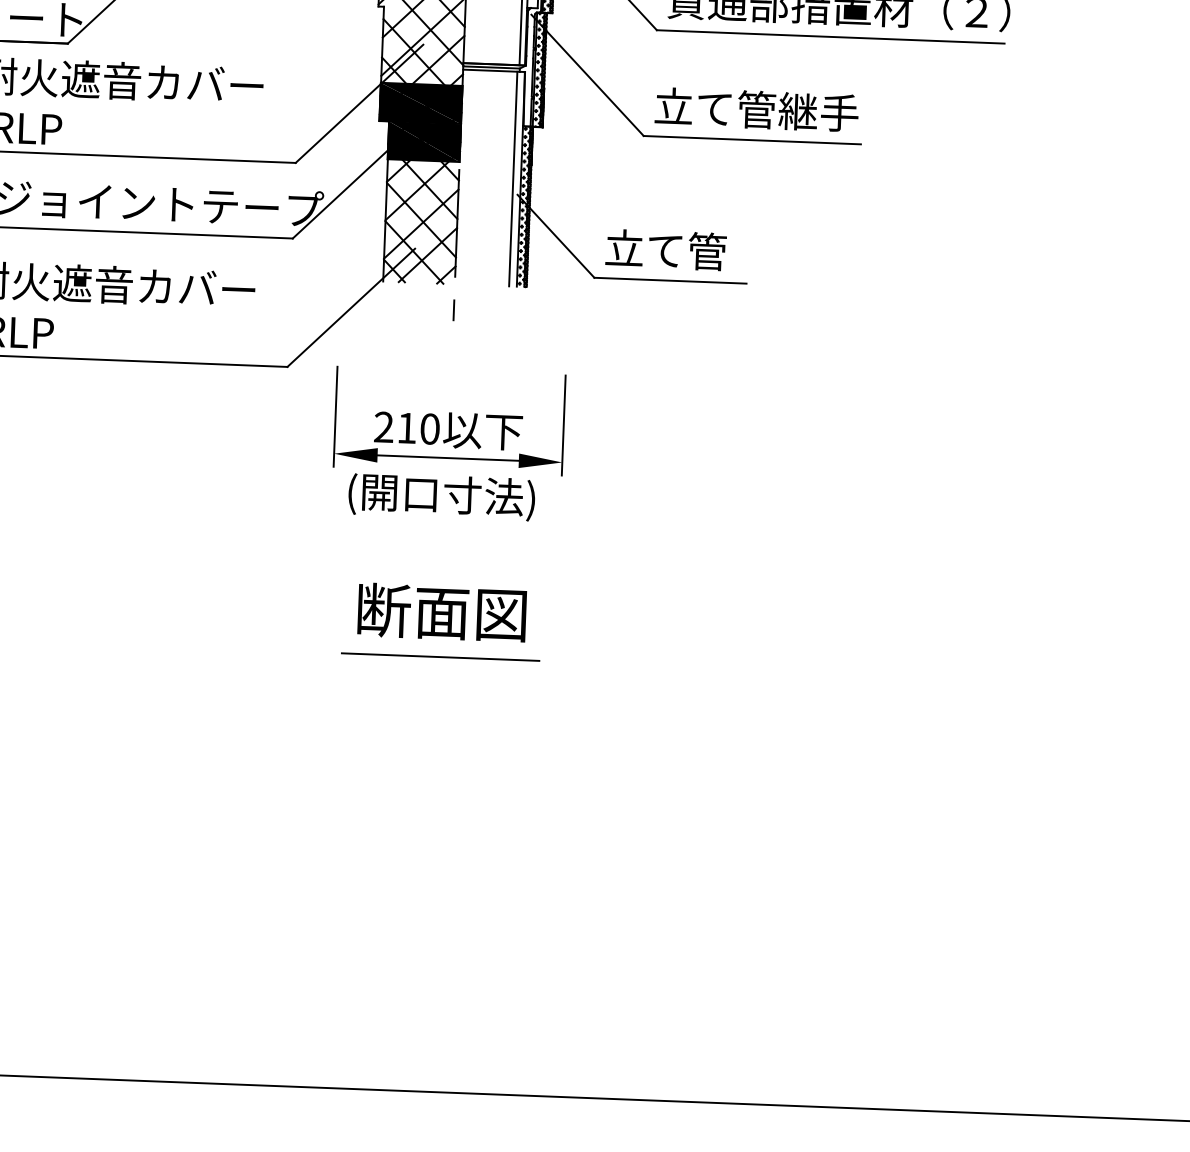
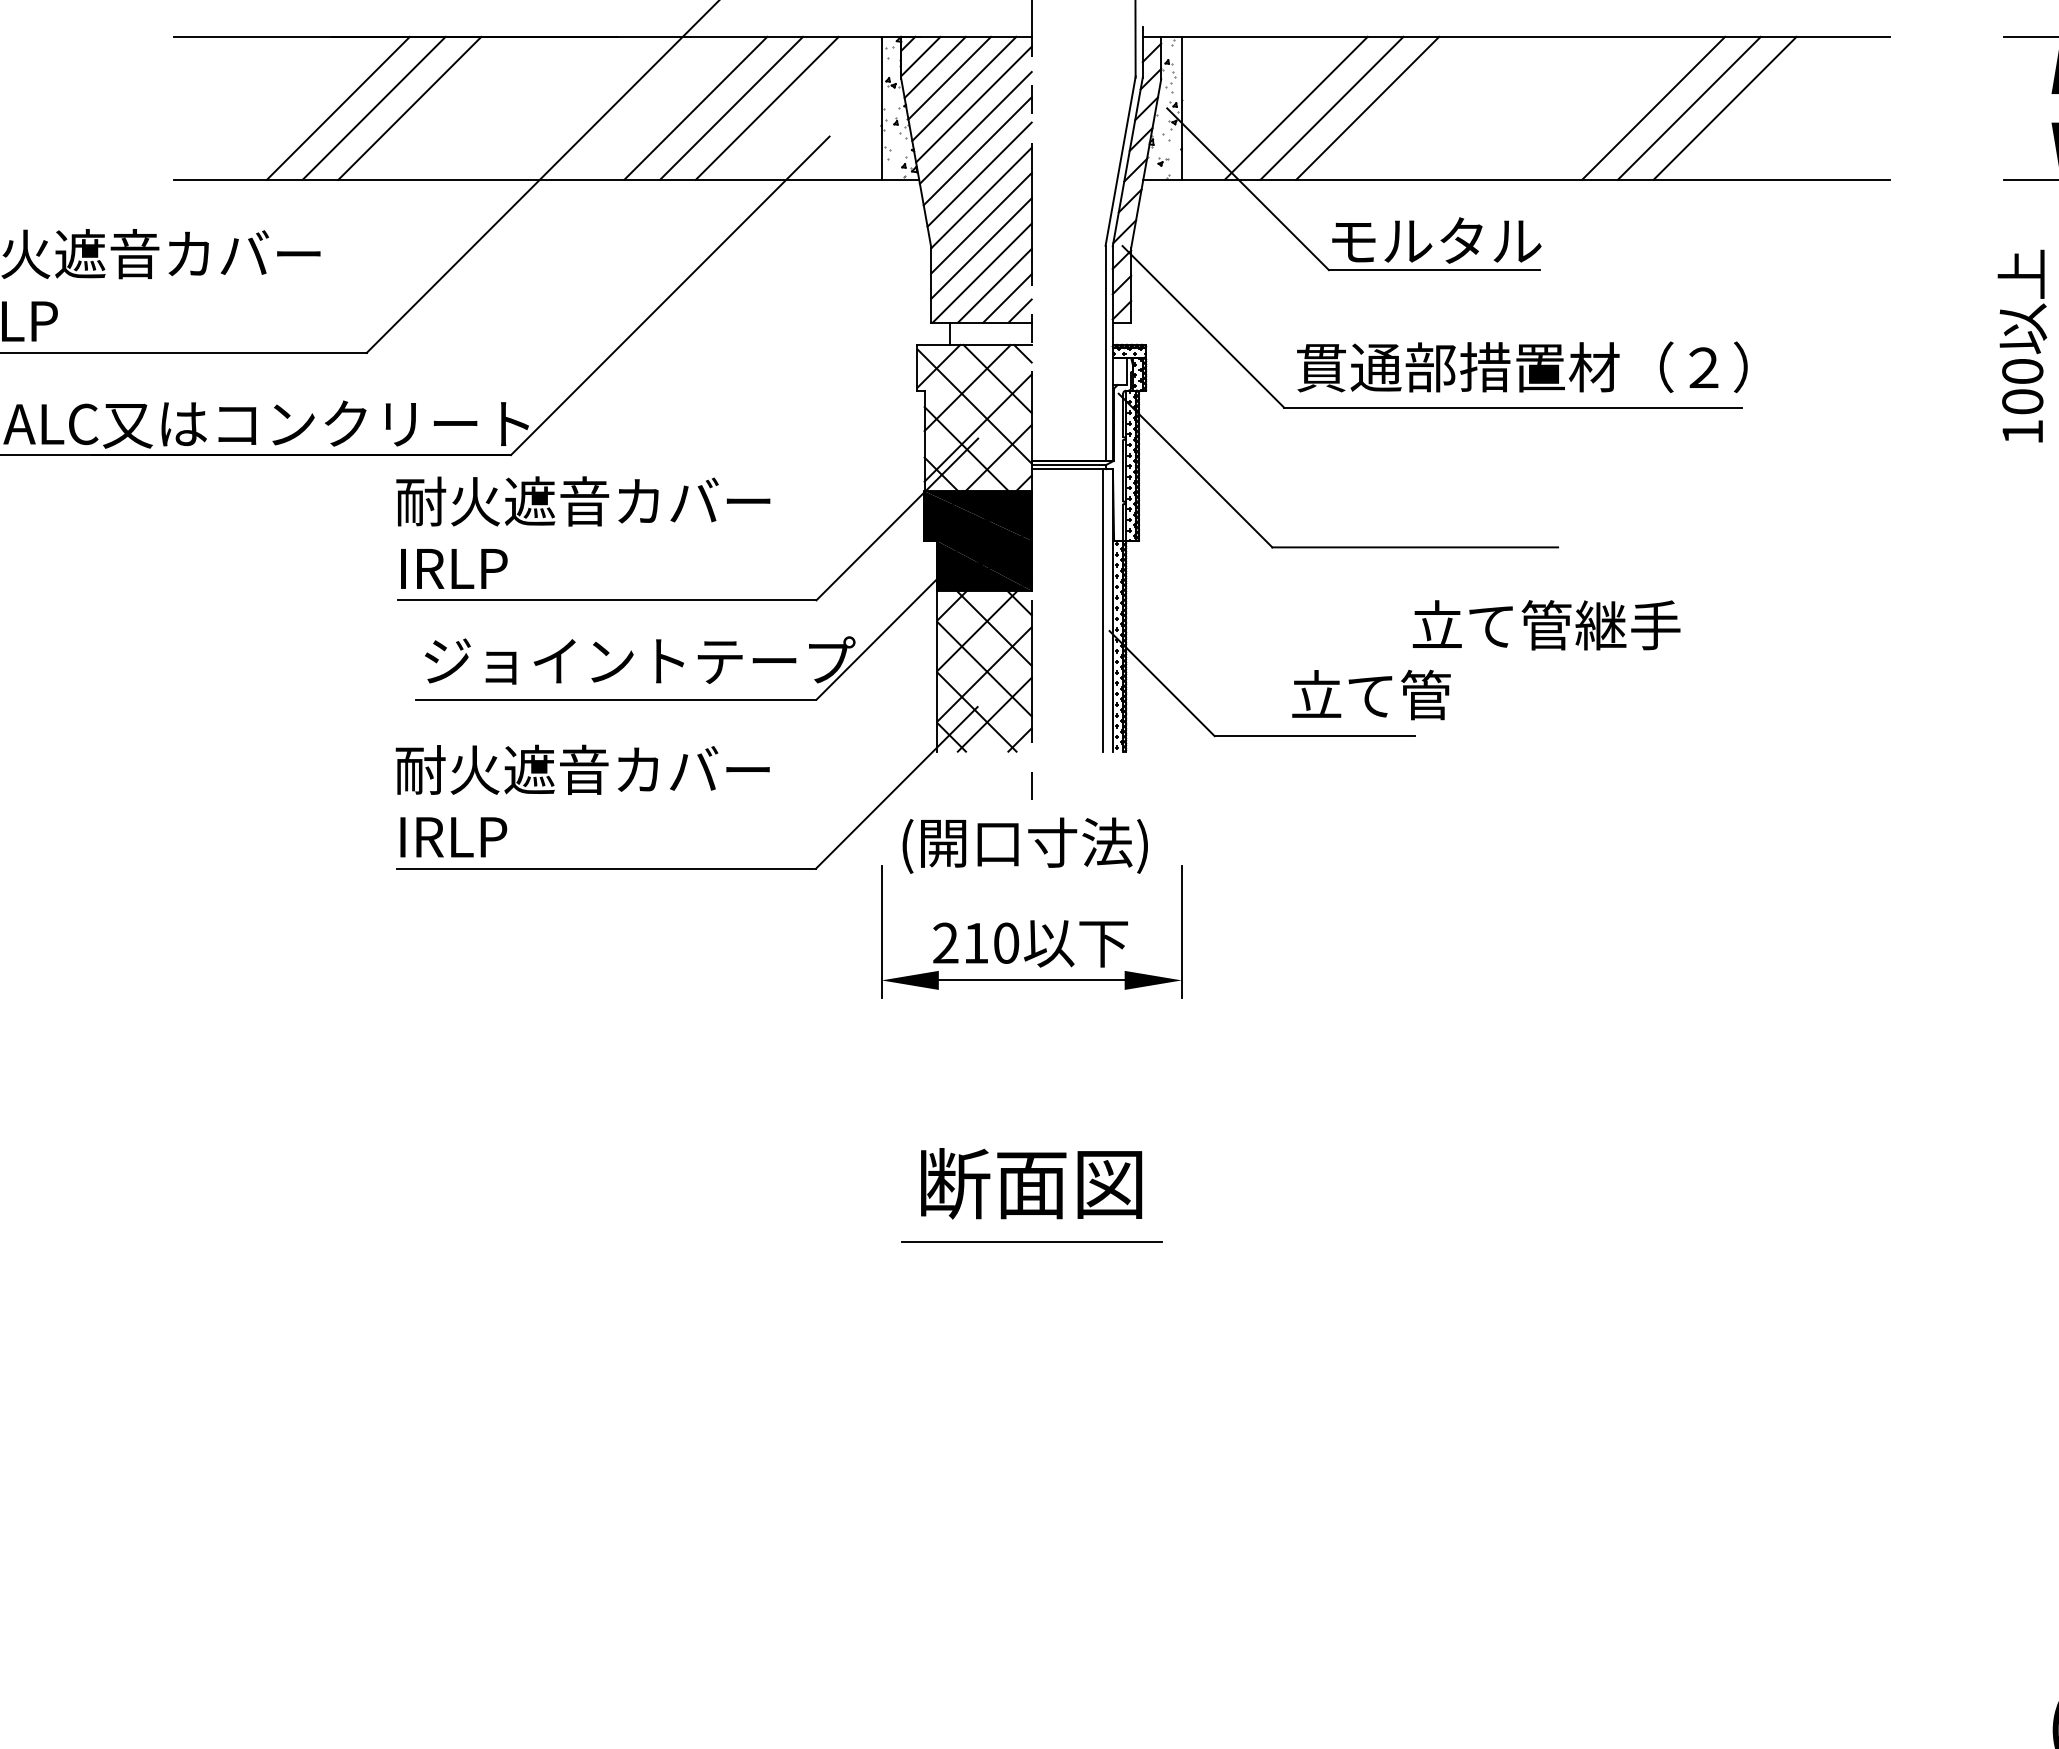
text: (756, 109) -> (1546, 625), moved
text: (666, 249) -> (1371, 694), moved
text: (441, 496) -> (1024, 845), moved

